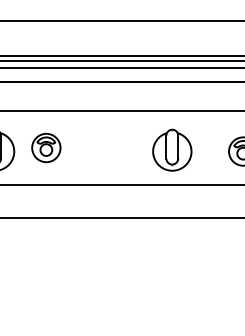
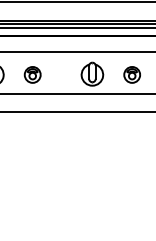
part: (45, 147) -> (32, 74), moved

